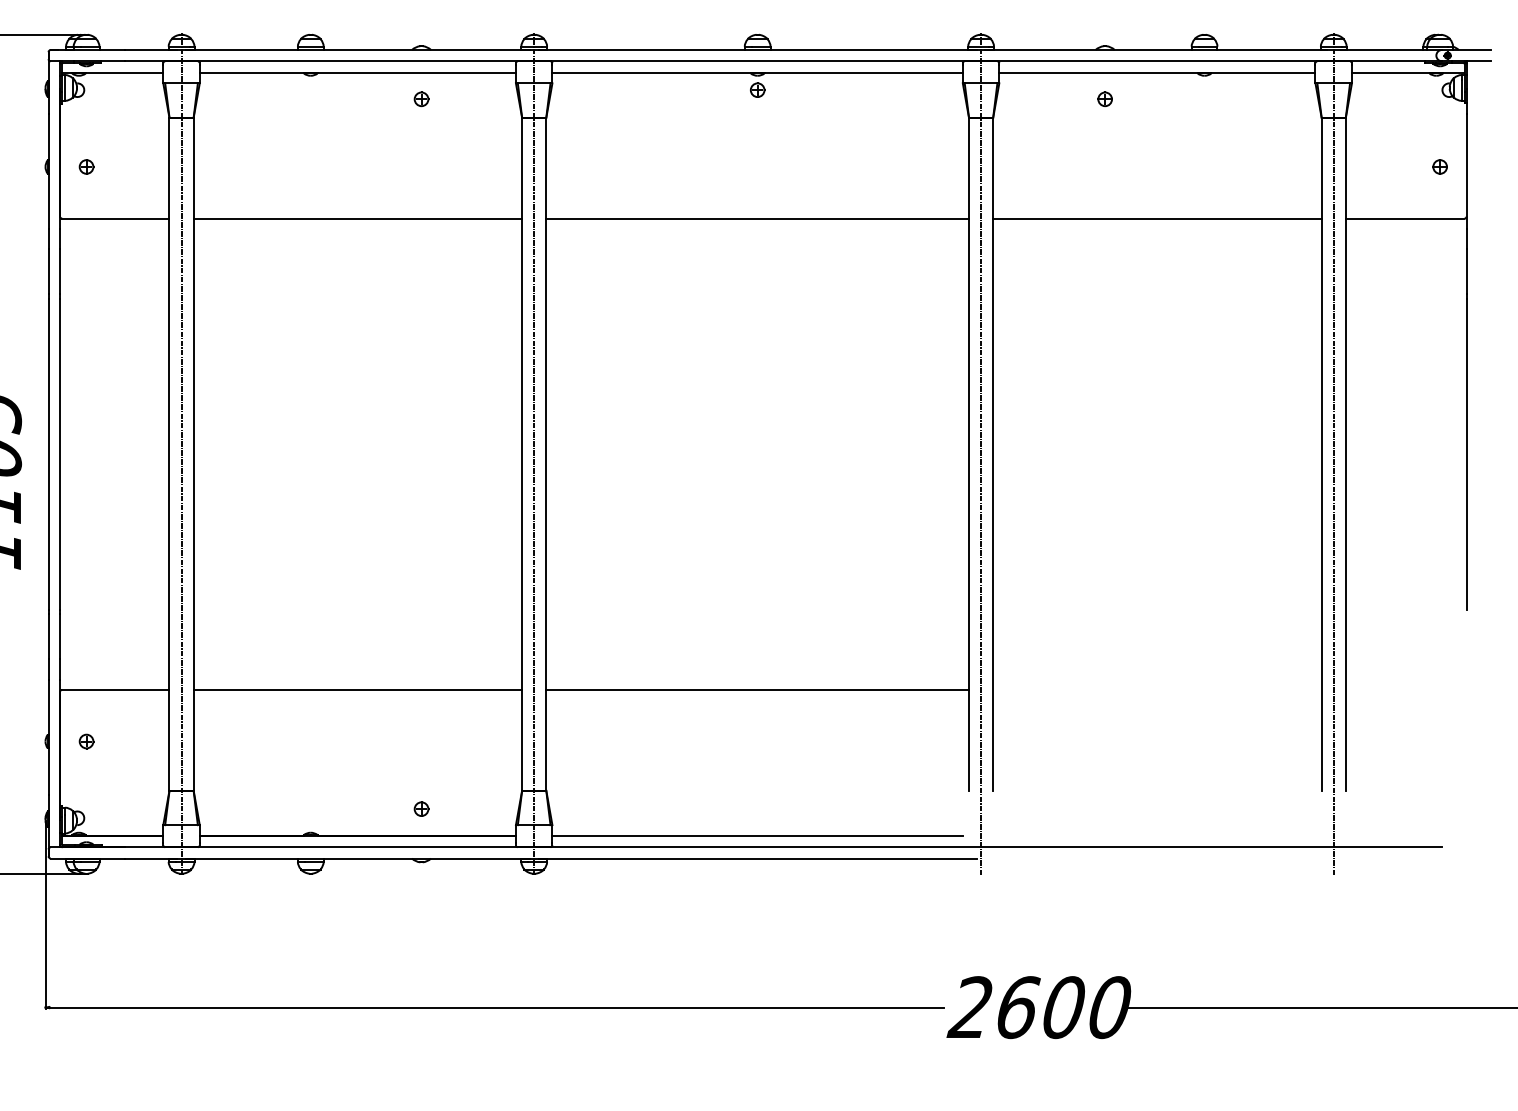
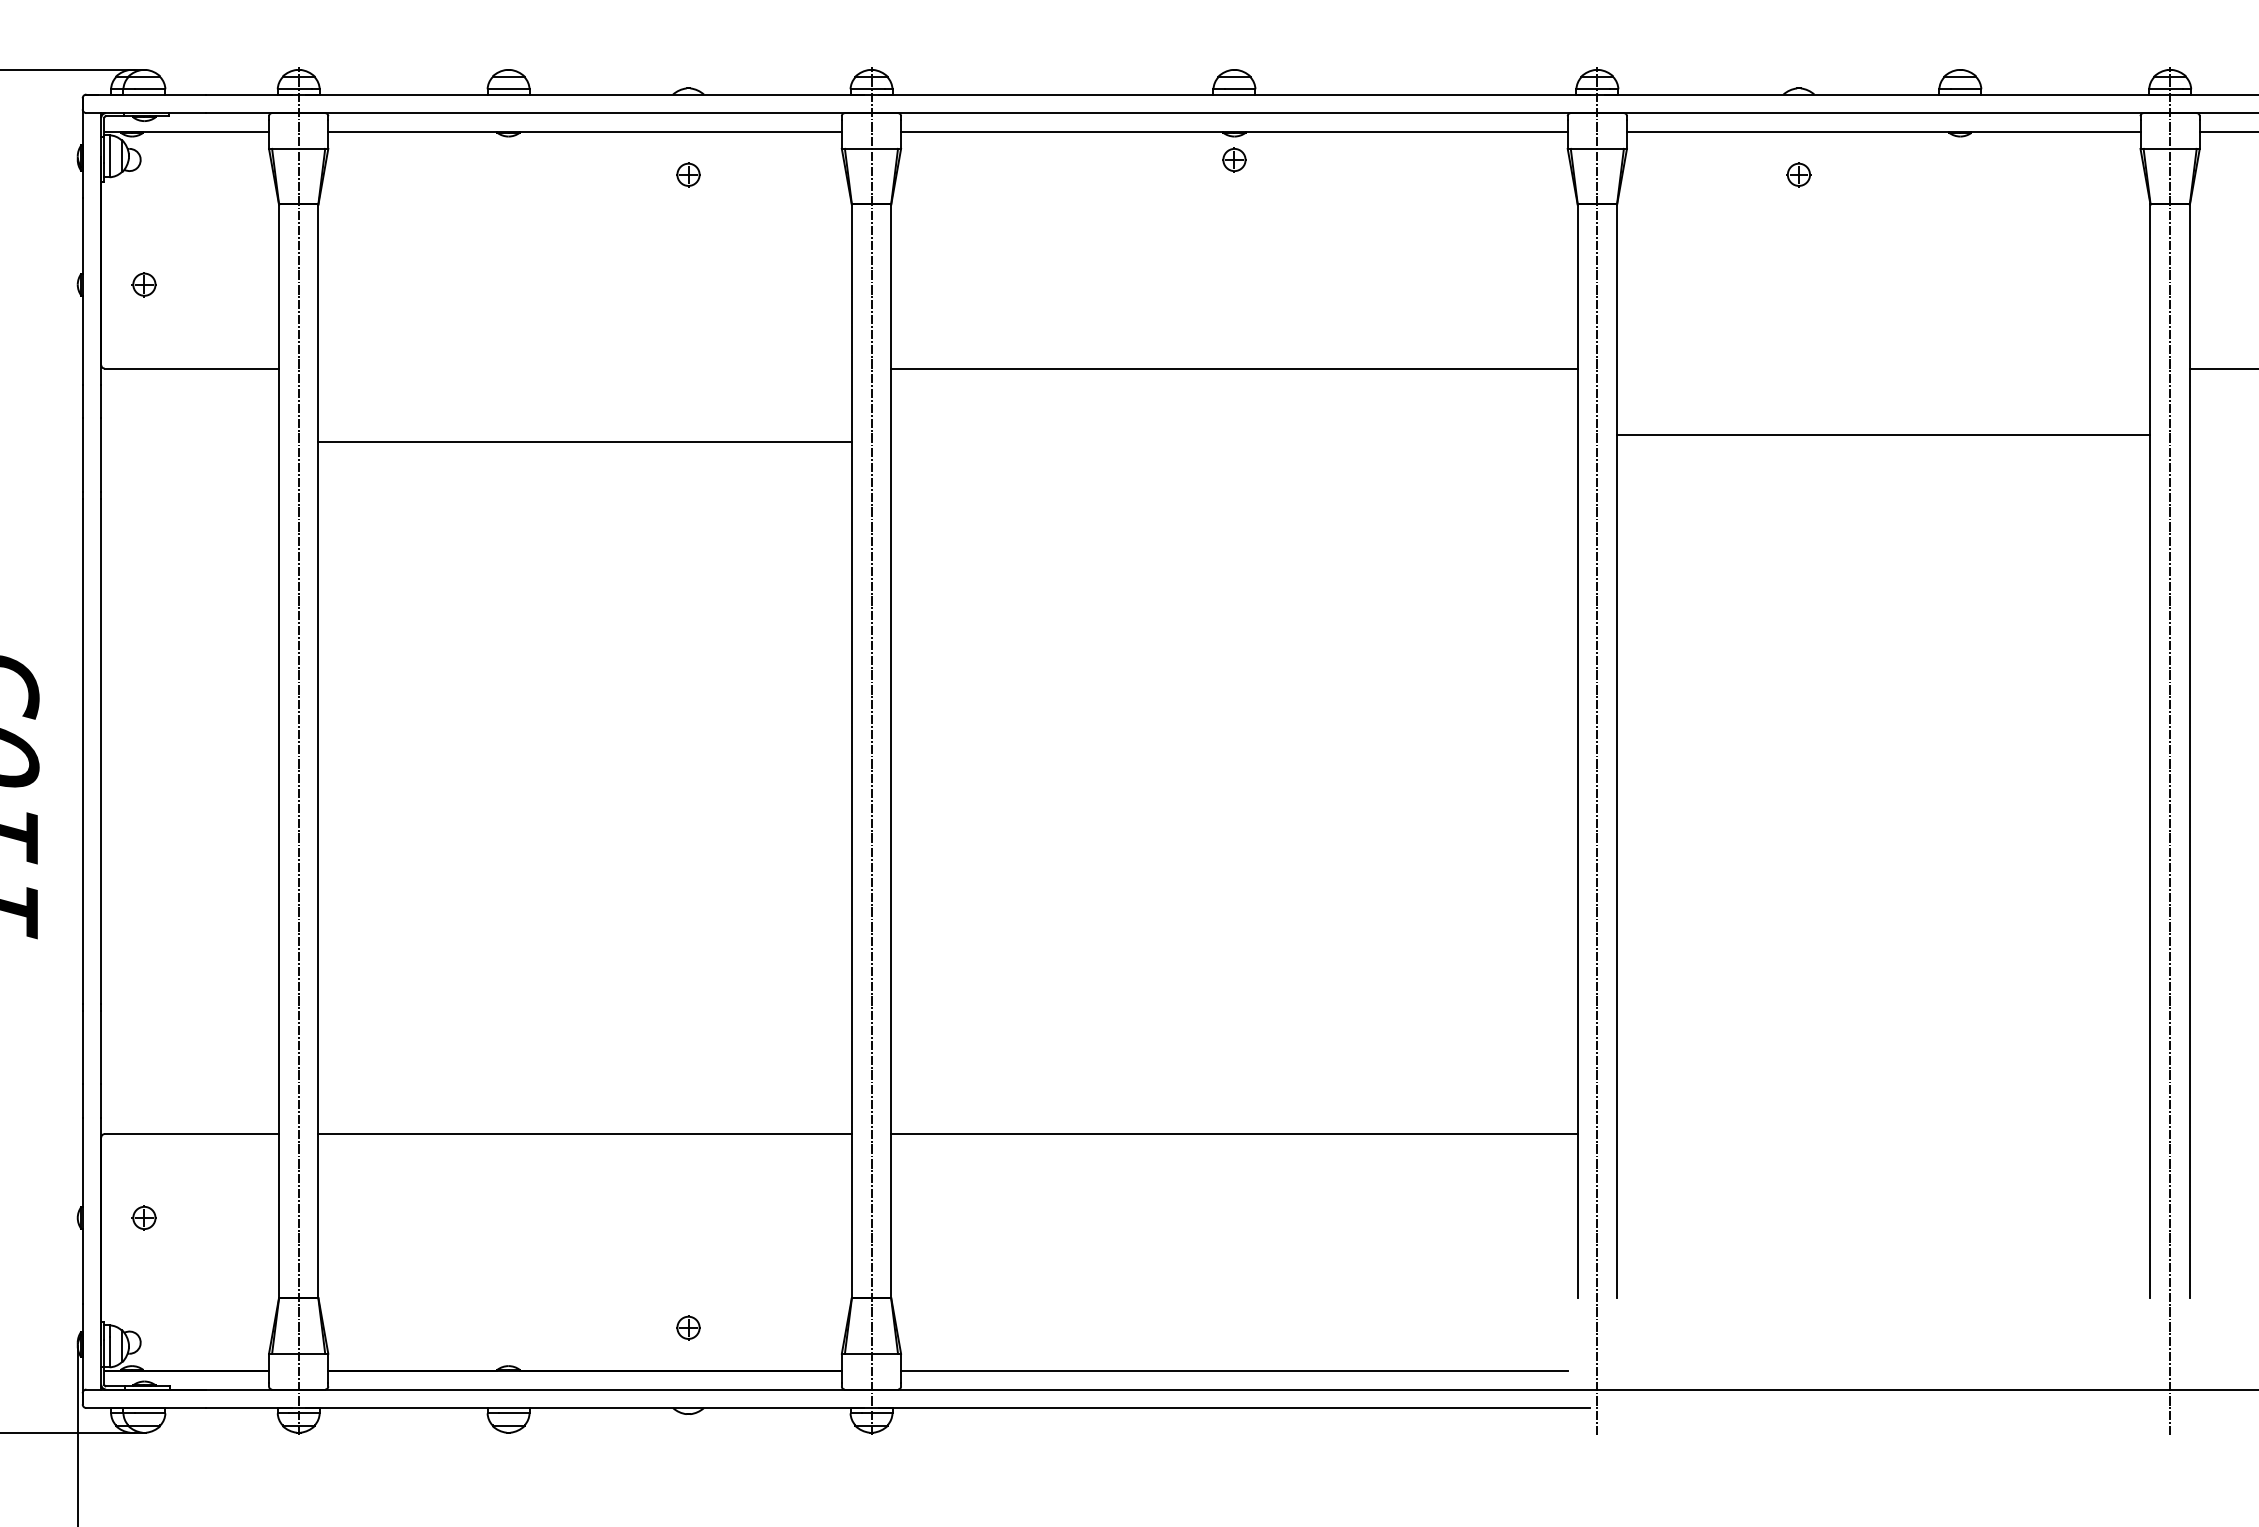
line: (357, 218) -> (584, 441), moved
line: (1157, 218) -> (1883, 434), moved

